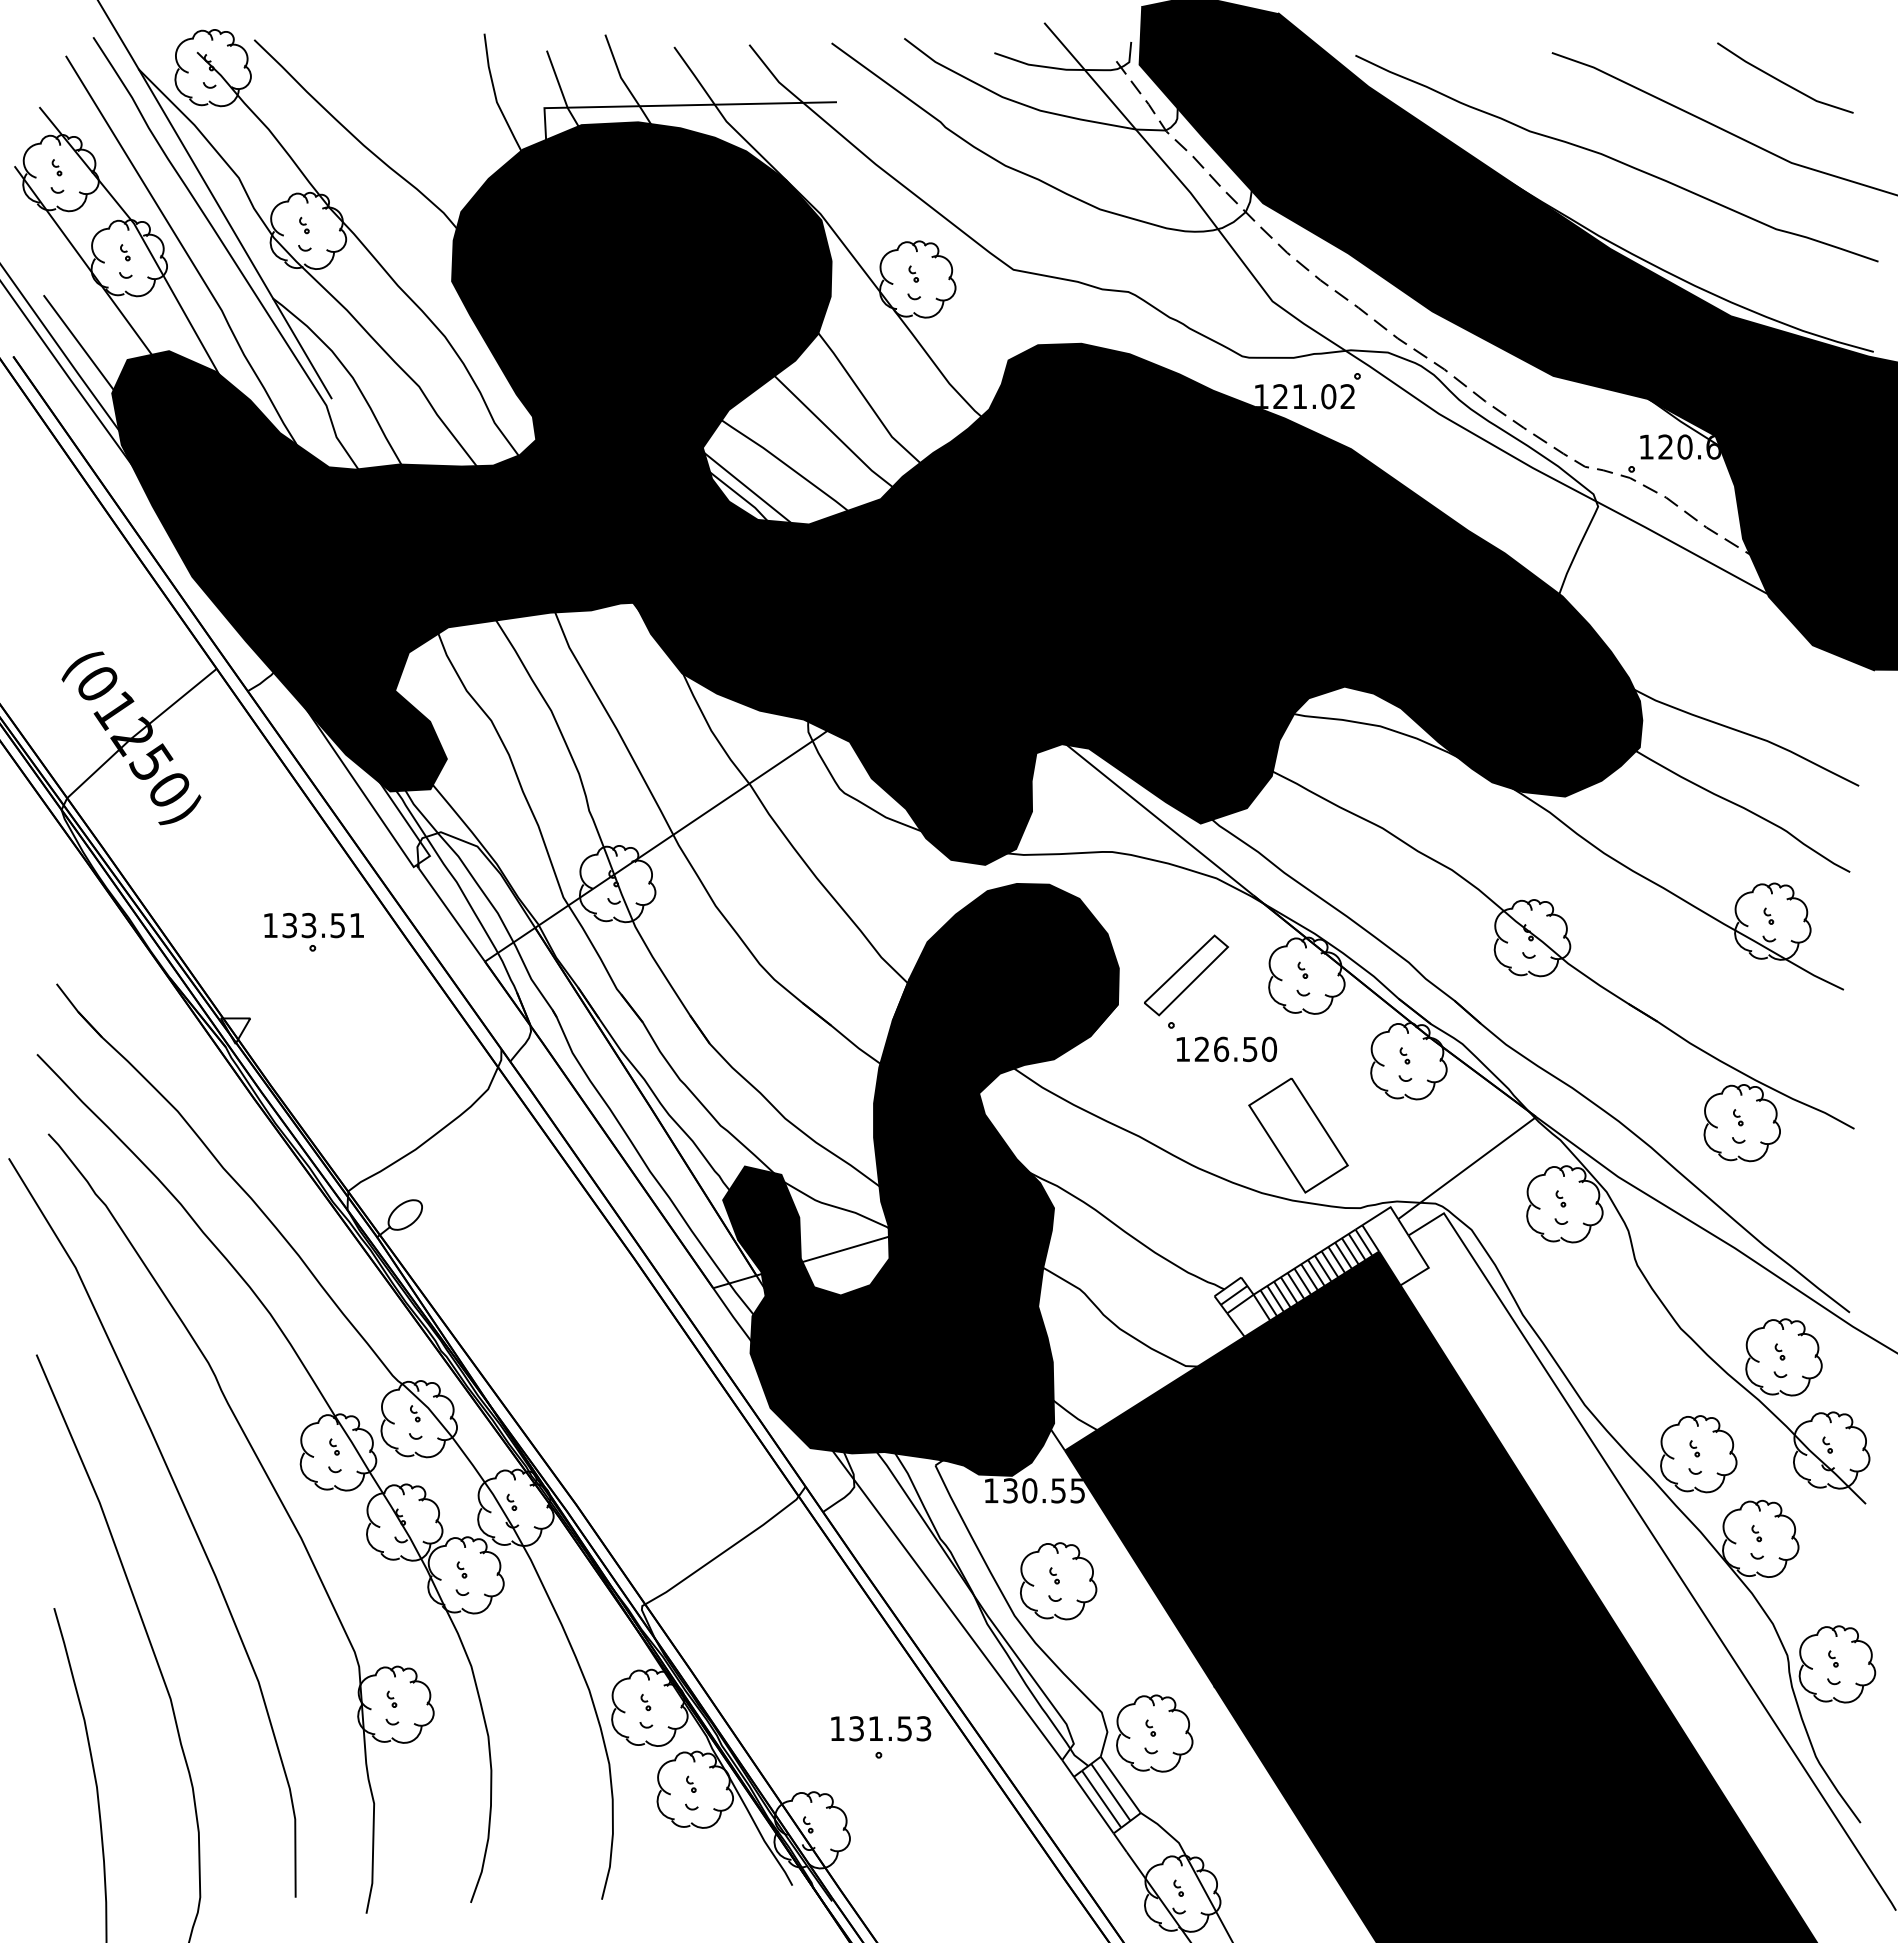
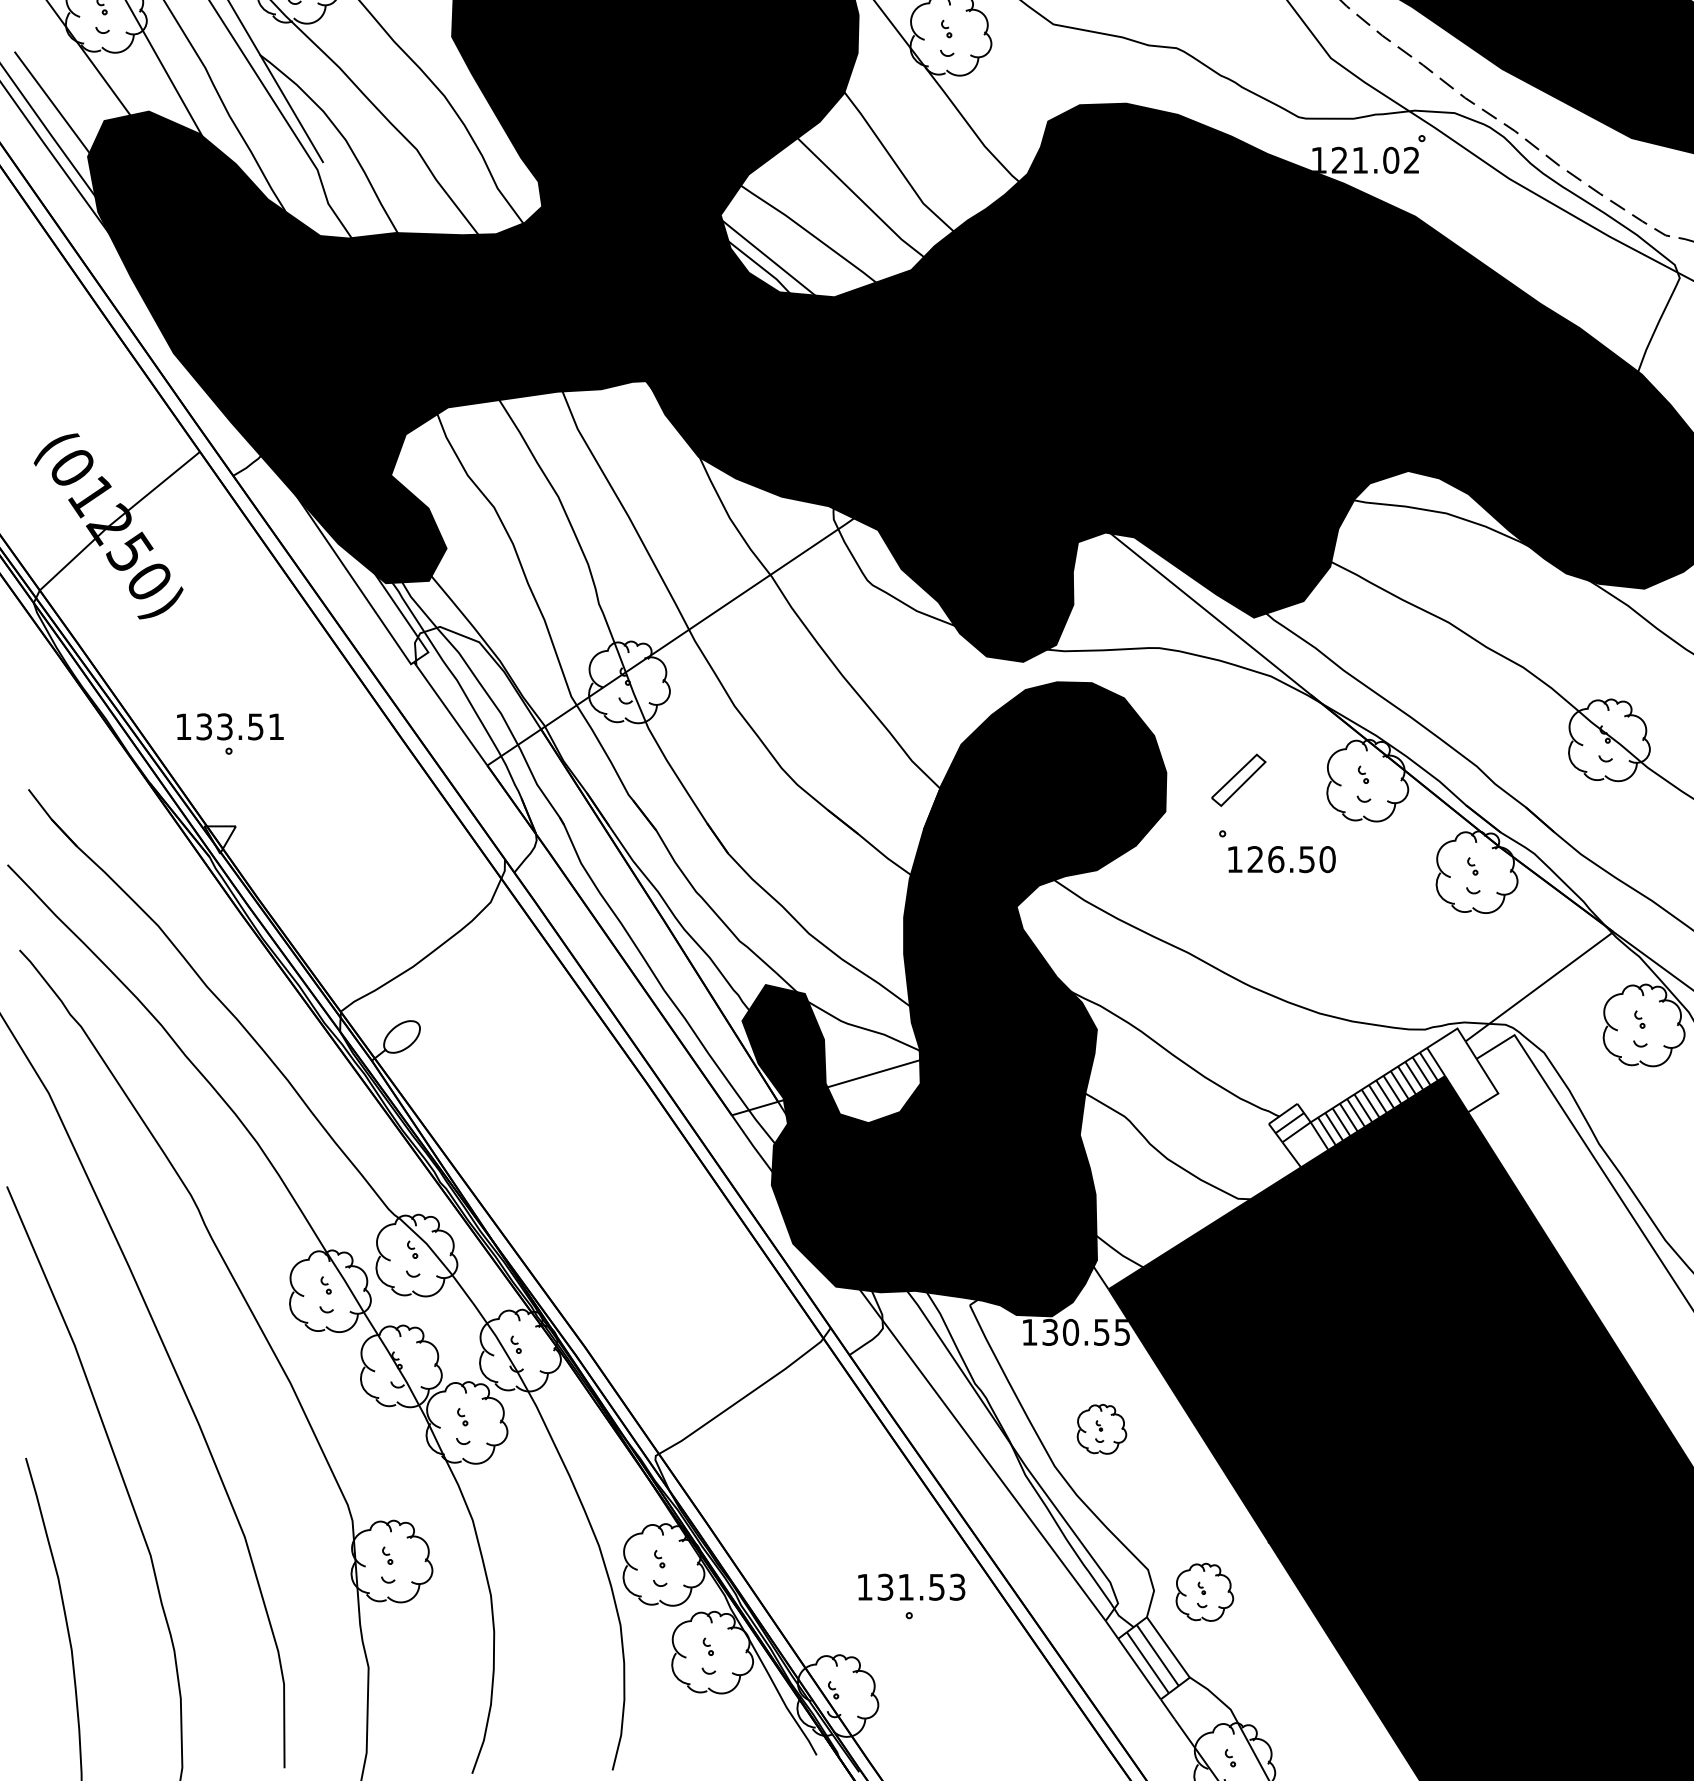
part: (313, 932) -> (229, 734), moved
part: (1186, 975) -> (1238, 780), size x0.6
part: (1298, 1135) -> (1358, 951), removed
part: (1058, 1581) -> (1101, 1429), size x0.6
part: (1154, 1733) -> (1204, 1592), size x0.7

